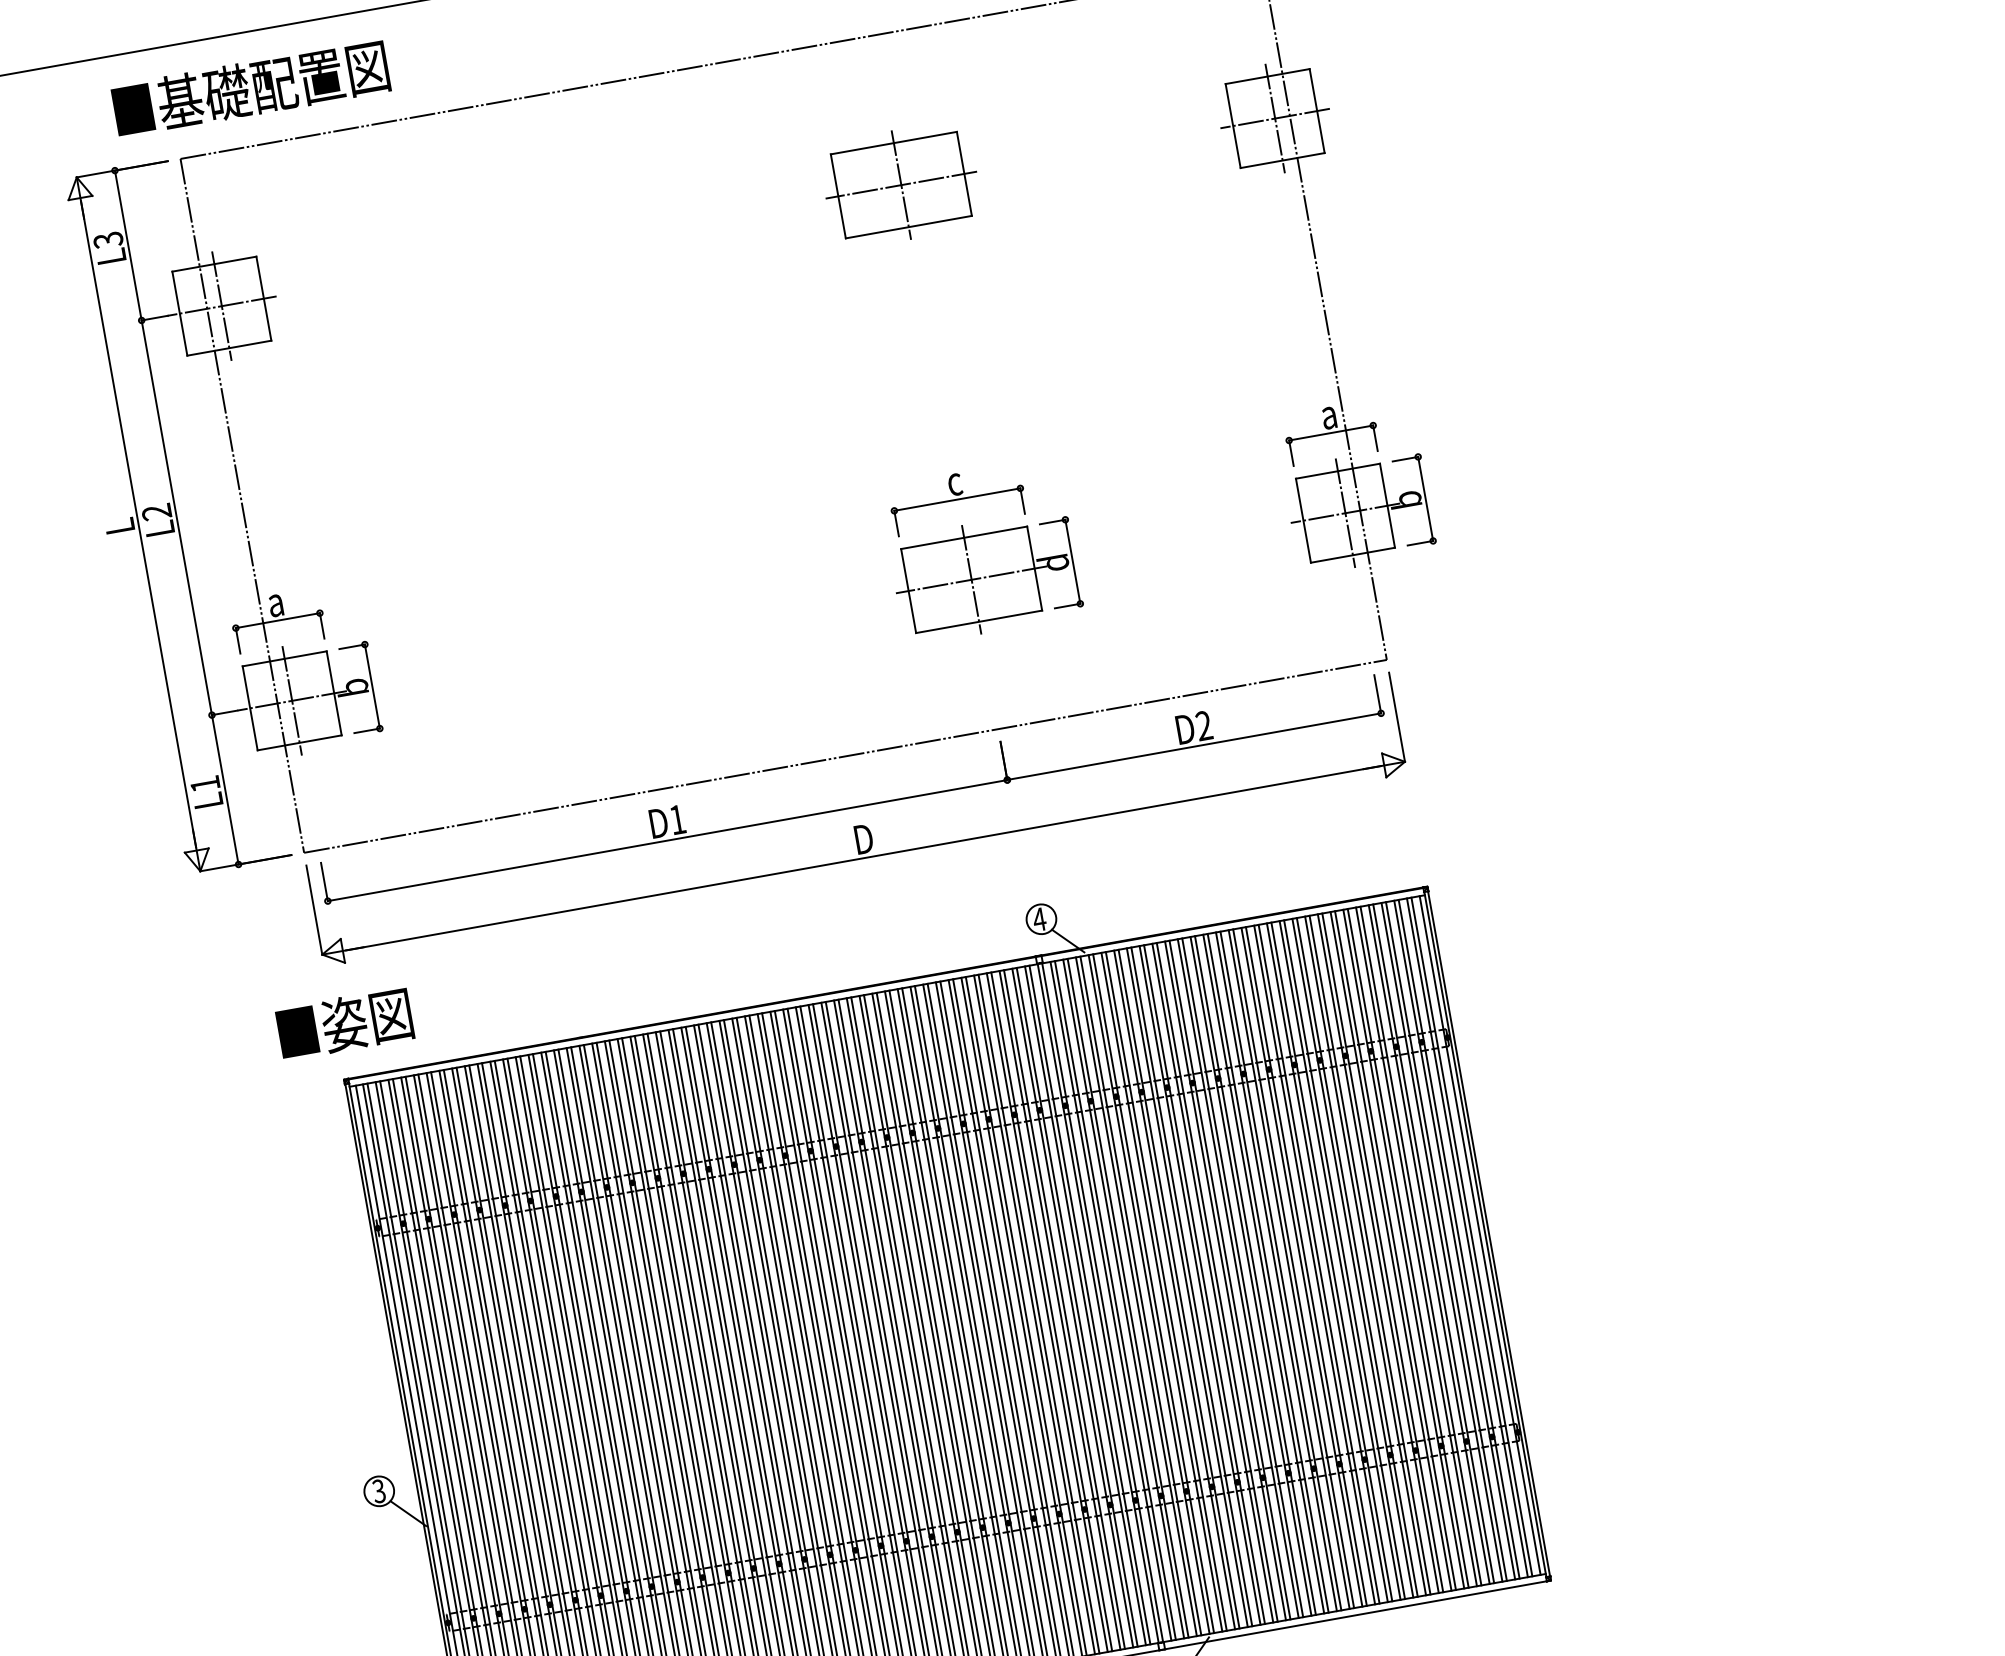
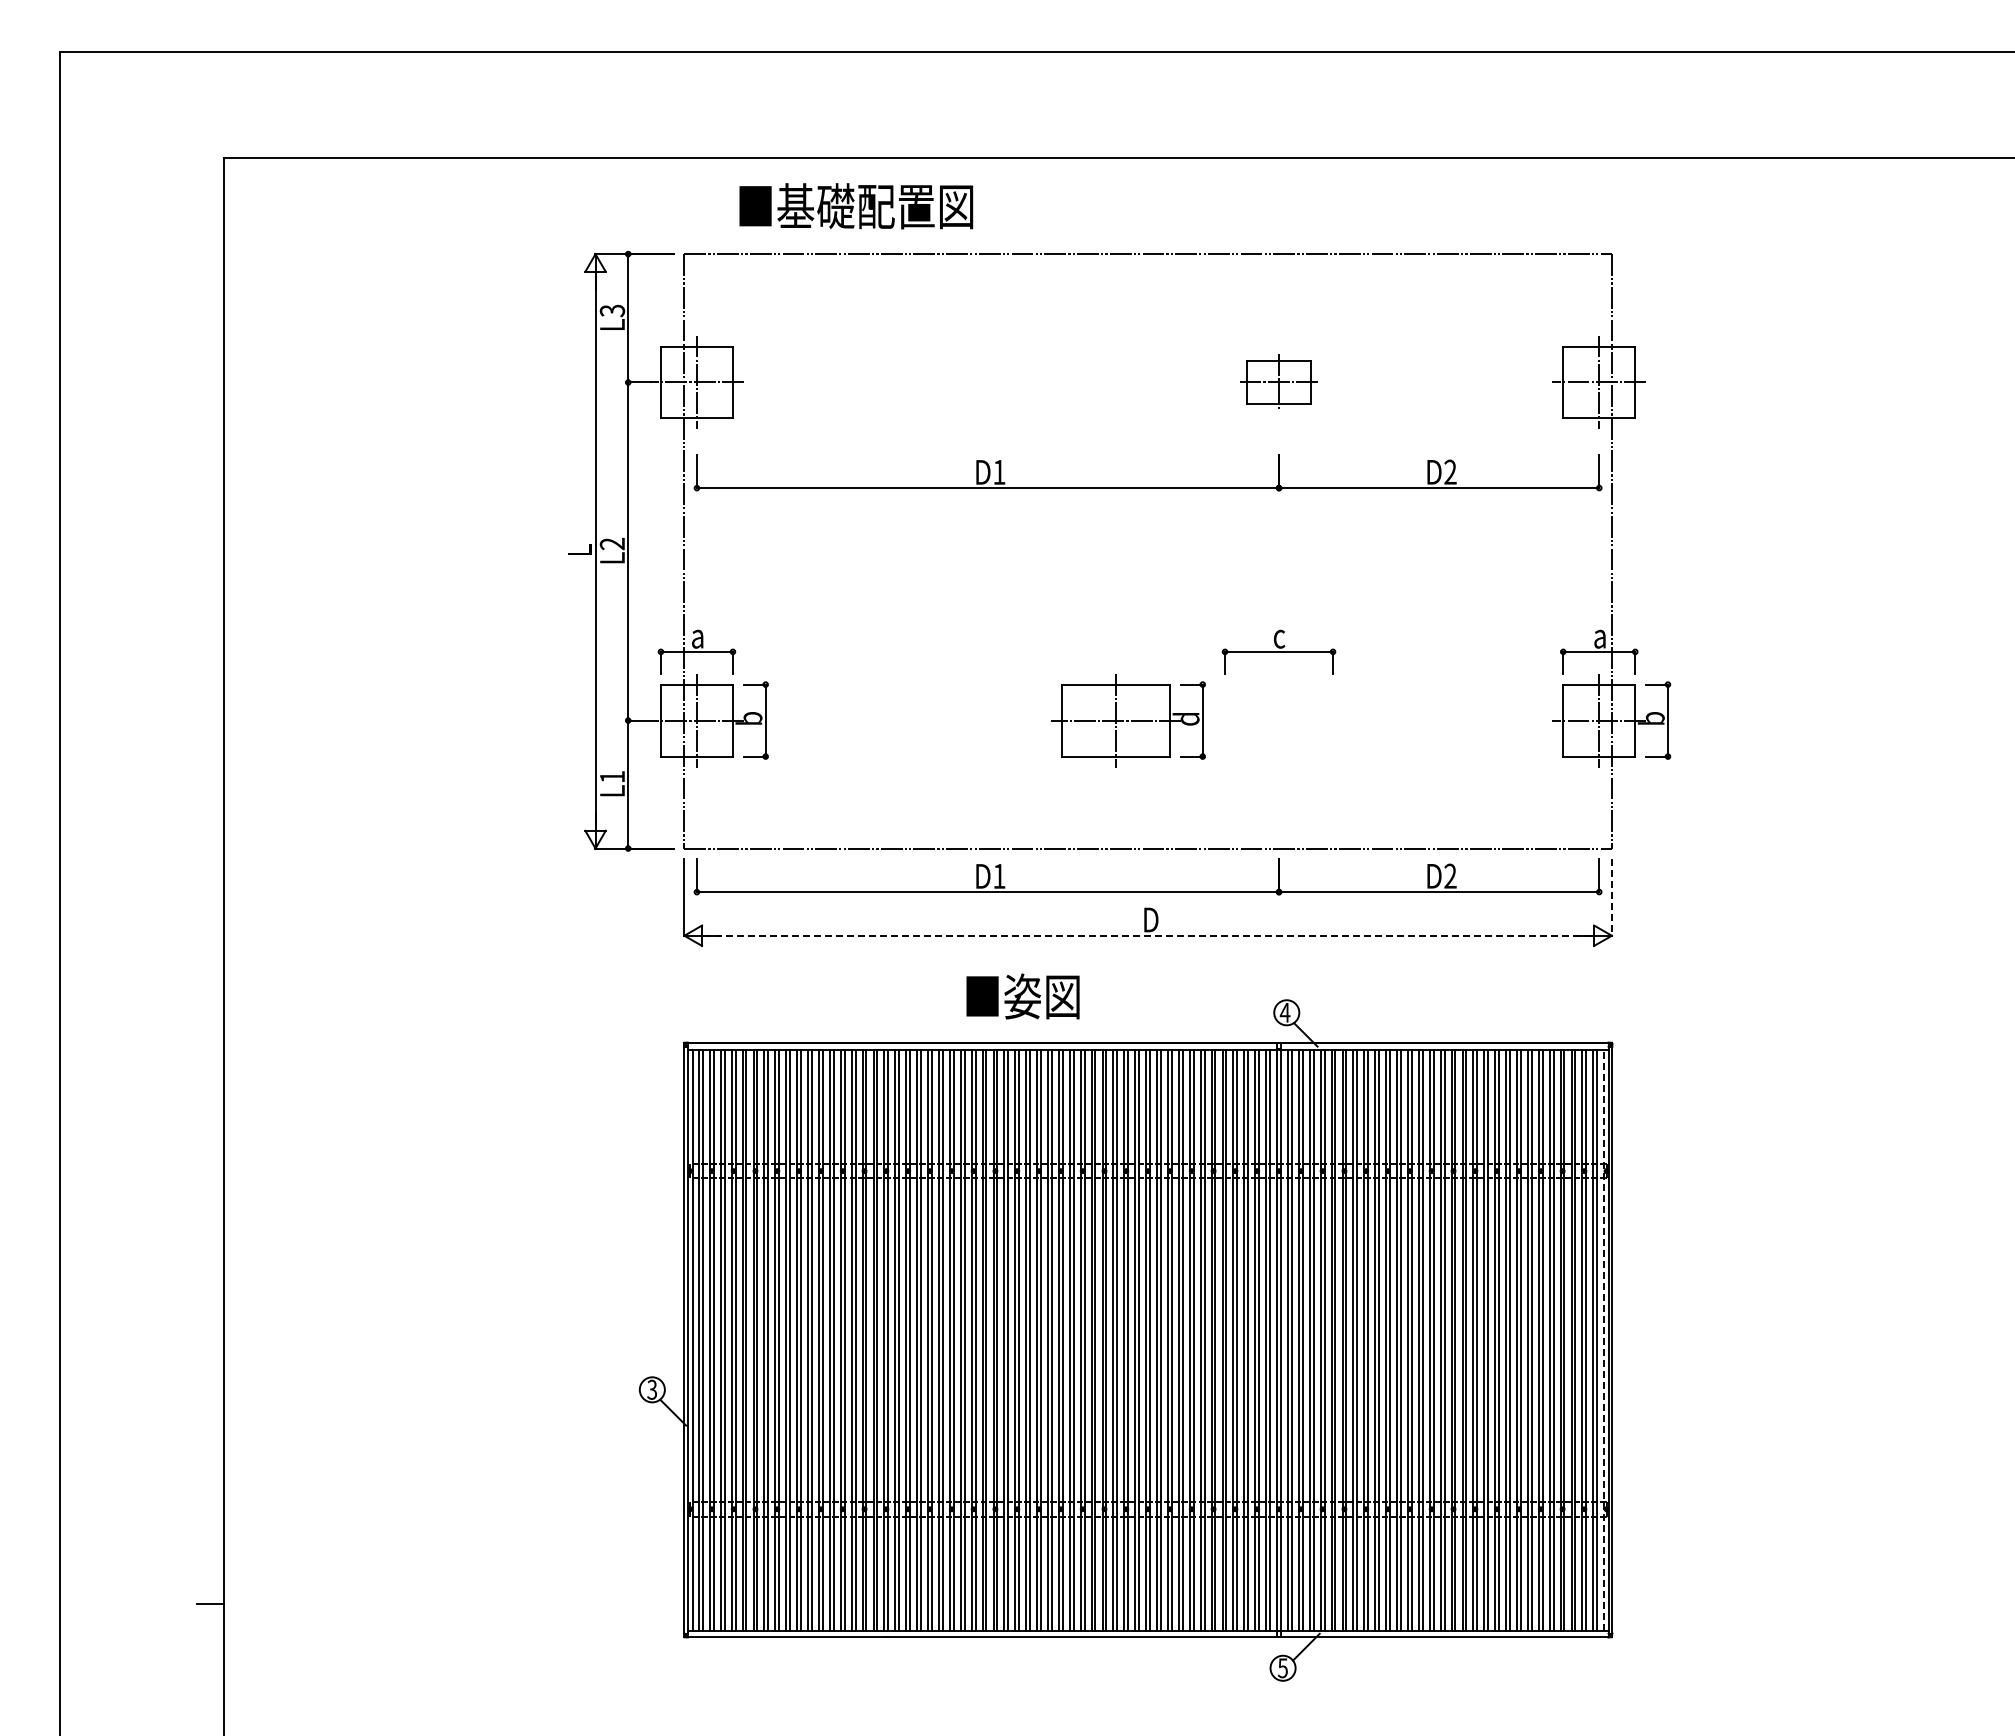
text: (251, 88) -> (856, 206), moved
part: (900, 185) -> (1278, 382), size x0.6
part: (769, 335) -> (1147, 487), added
part: (986, 577) -> (1128, 720), moved
line: (1396, 718) -> (1611, 898), solid -> dashed
line: (862, 858) -> (1147, 935), solid -> dashed
text: (344, 1023) -> (1022, 996), moved
line: (1480, 1235) -> (1604, 1340), solid -> dashed

